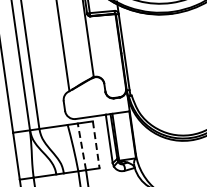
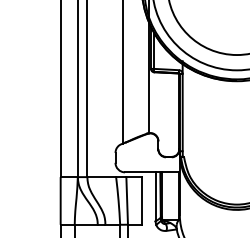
line: (95, 144) -> (141, 200), dashed -> solid
line: (82, 146) -> (127, 200), dashed -> solid

